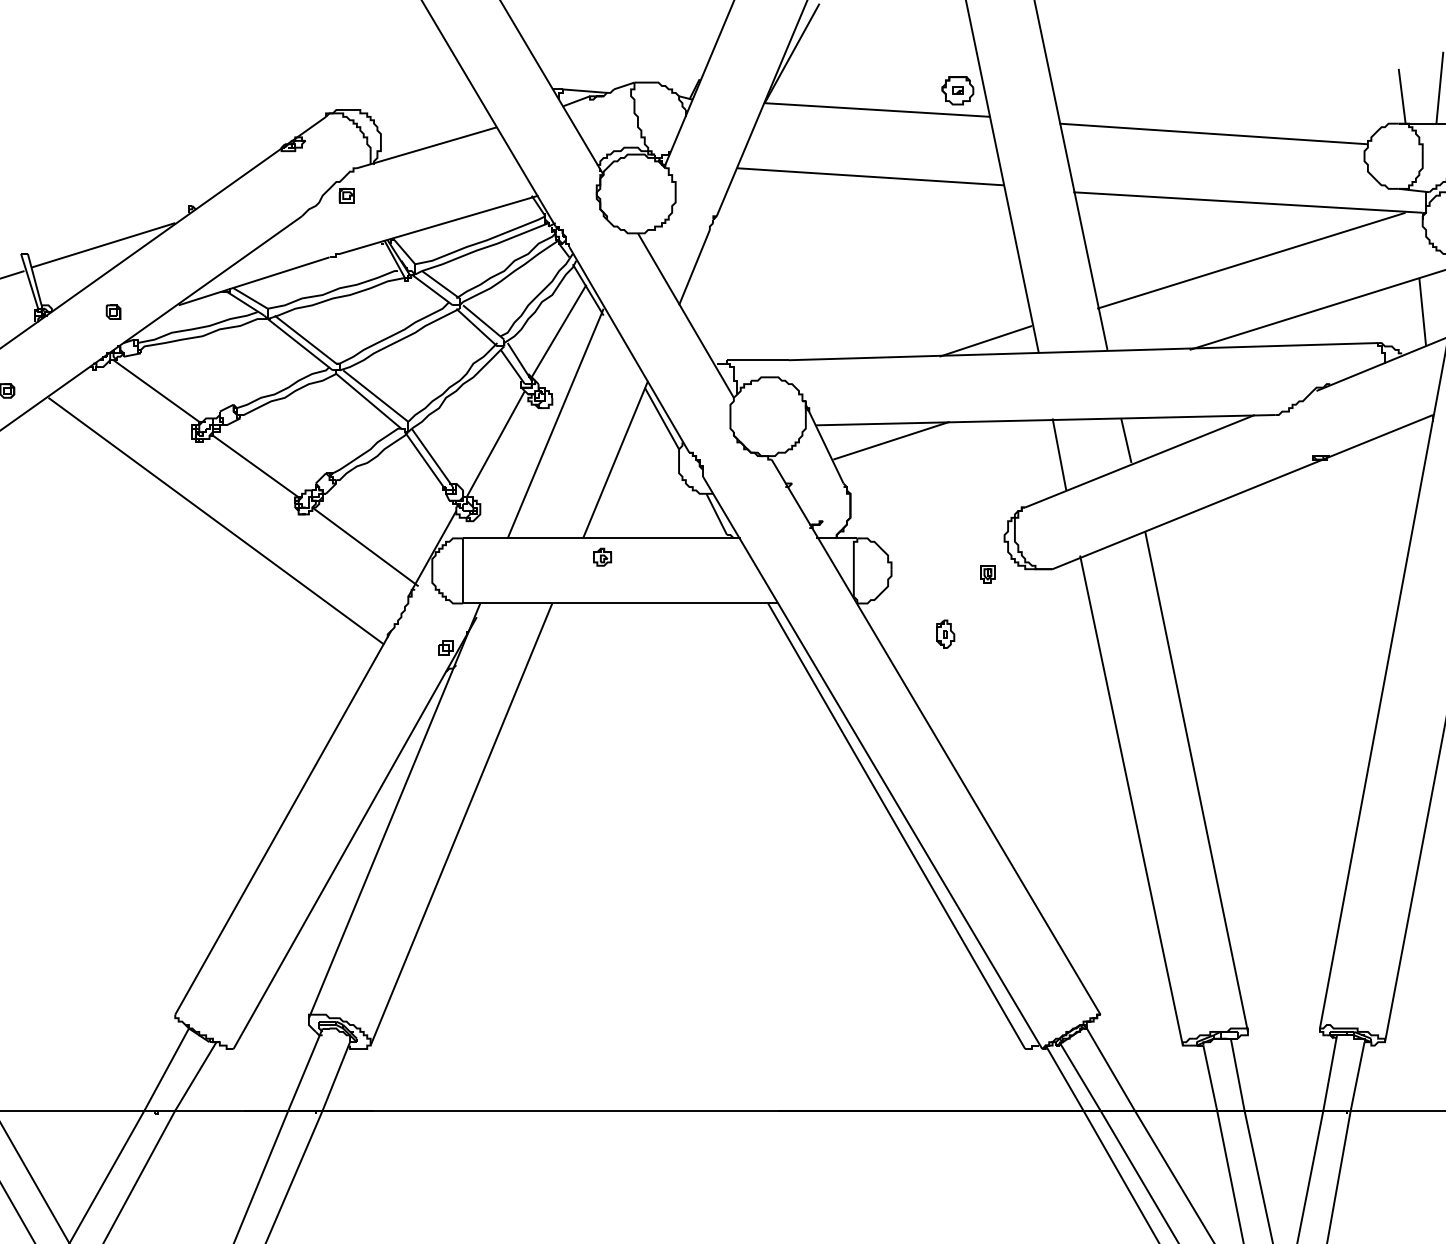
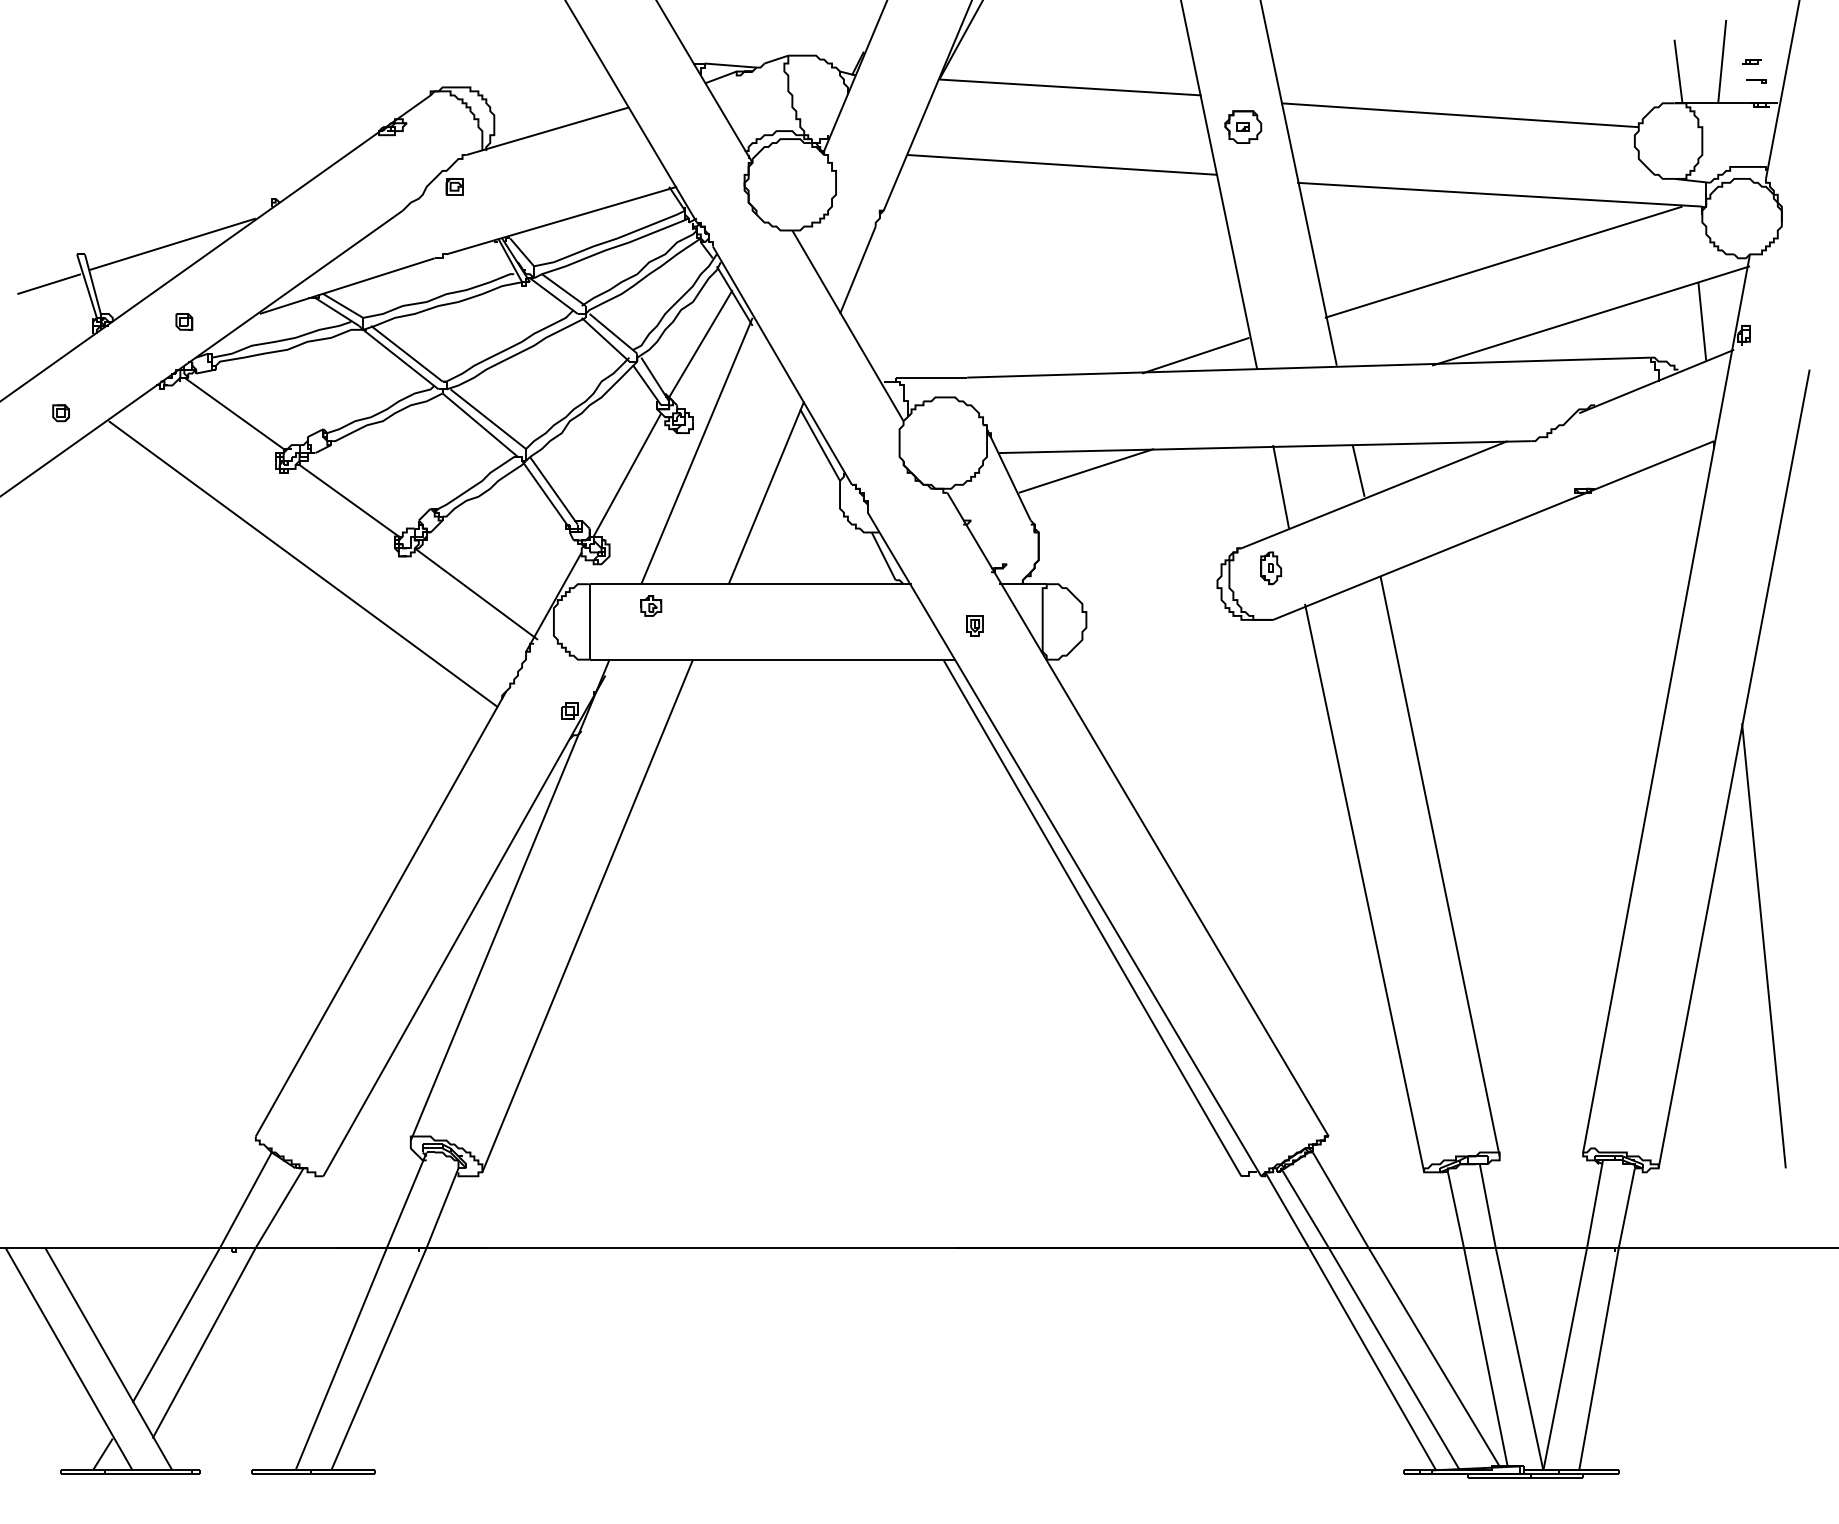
part: (958, 90) -> (1243, 126), moved
part: (602, 556) -> (651, 605), moved
part: (987, 574) -> (974, 625), moved
part: (945, 634) -> (1270, 568), moved

